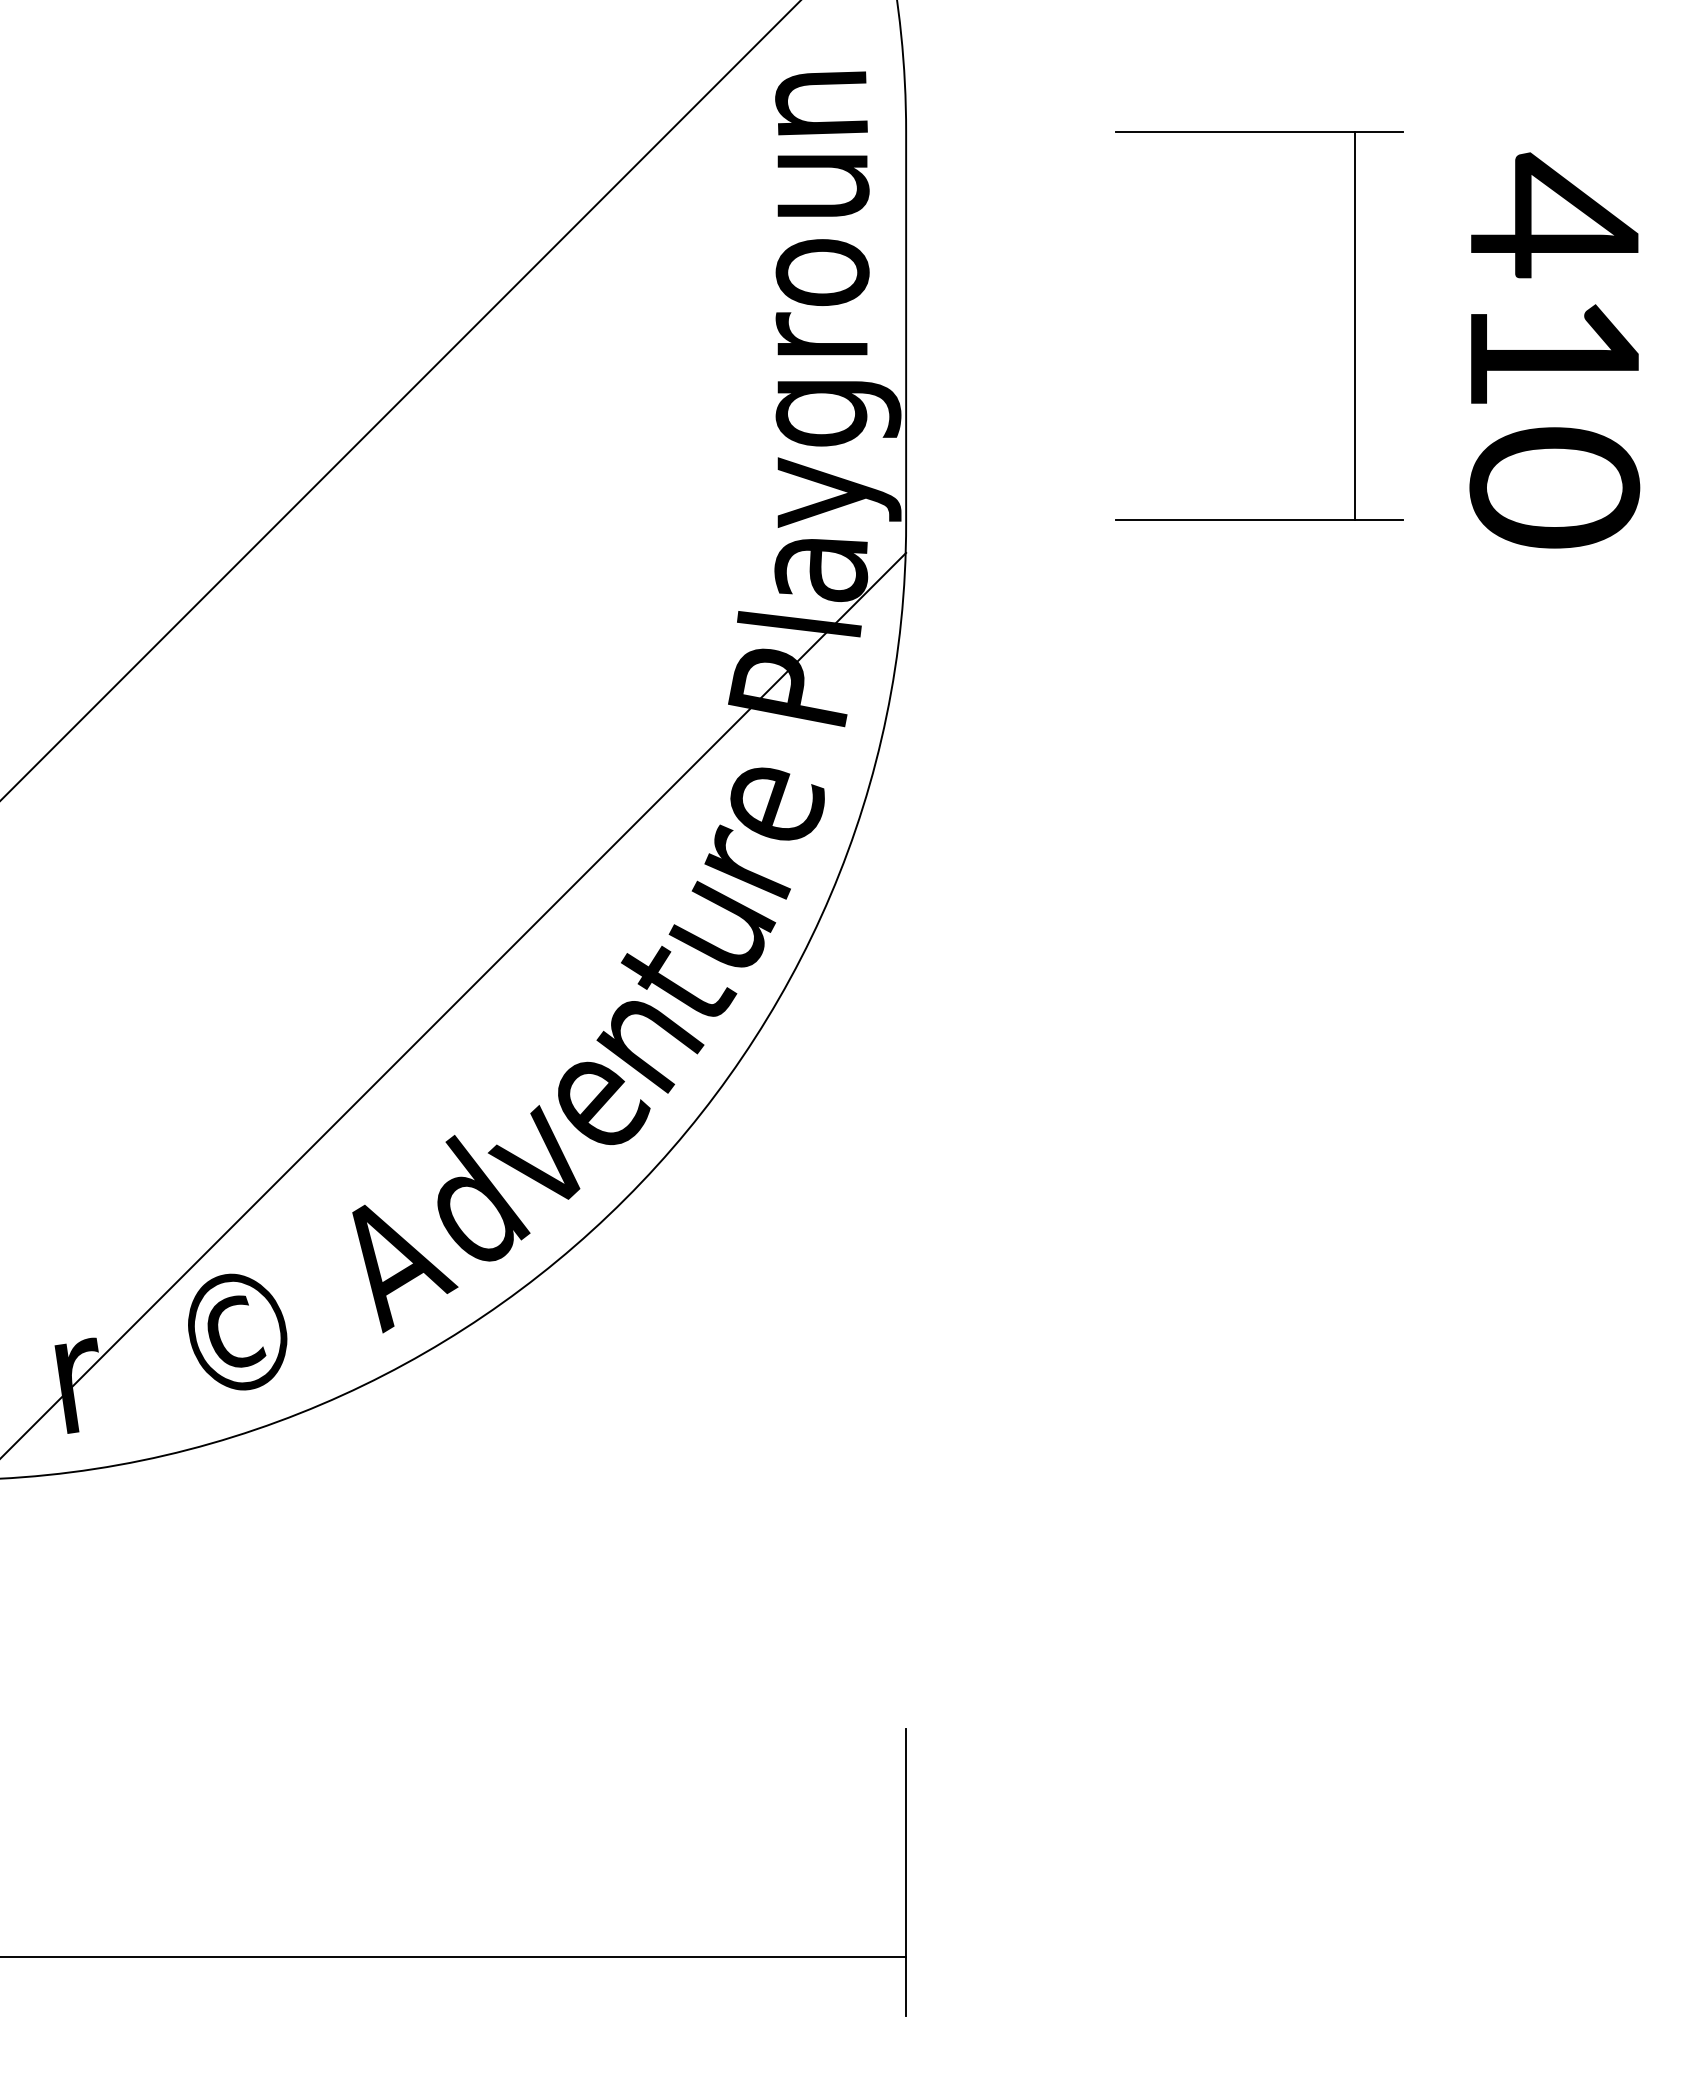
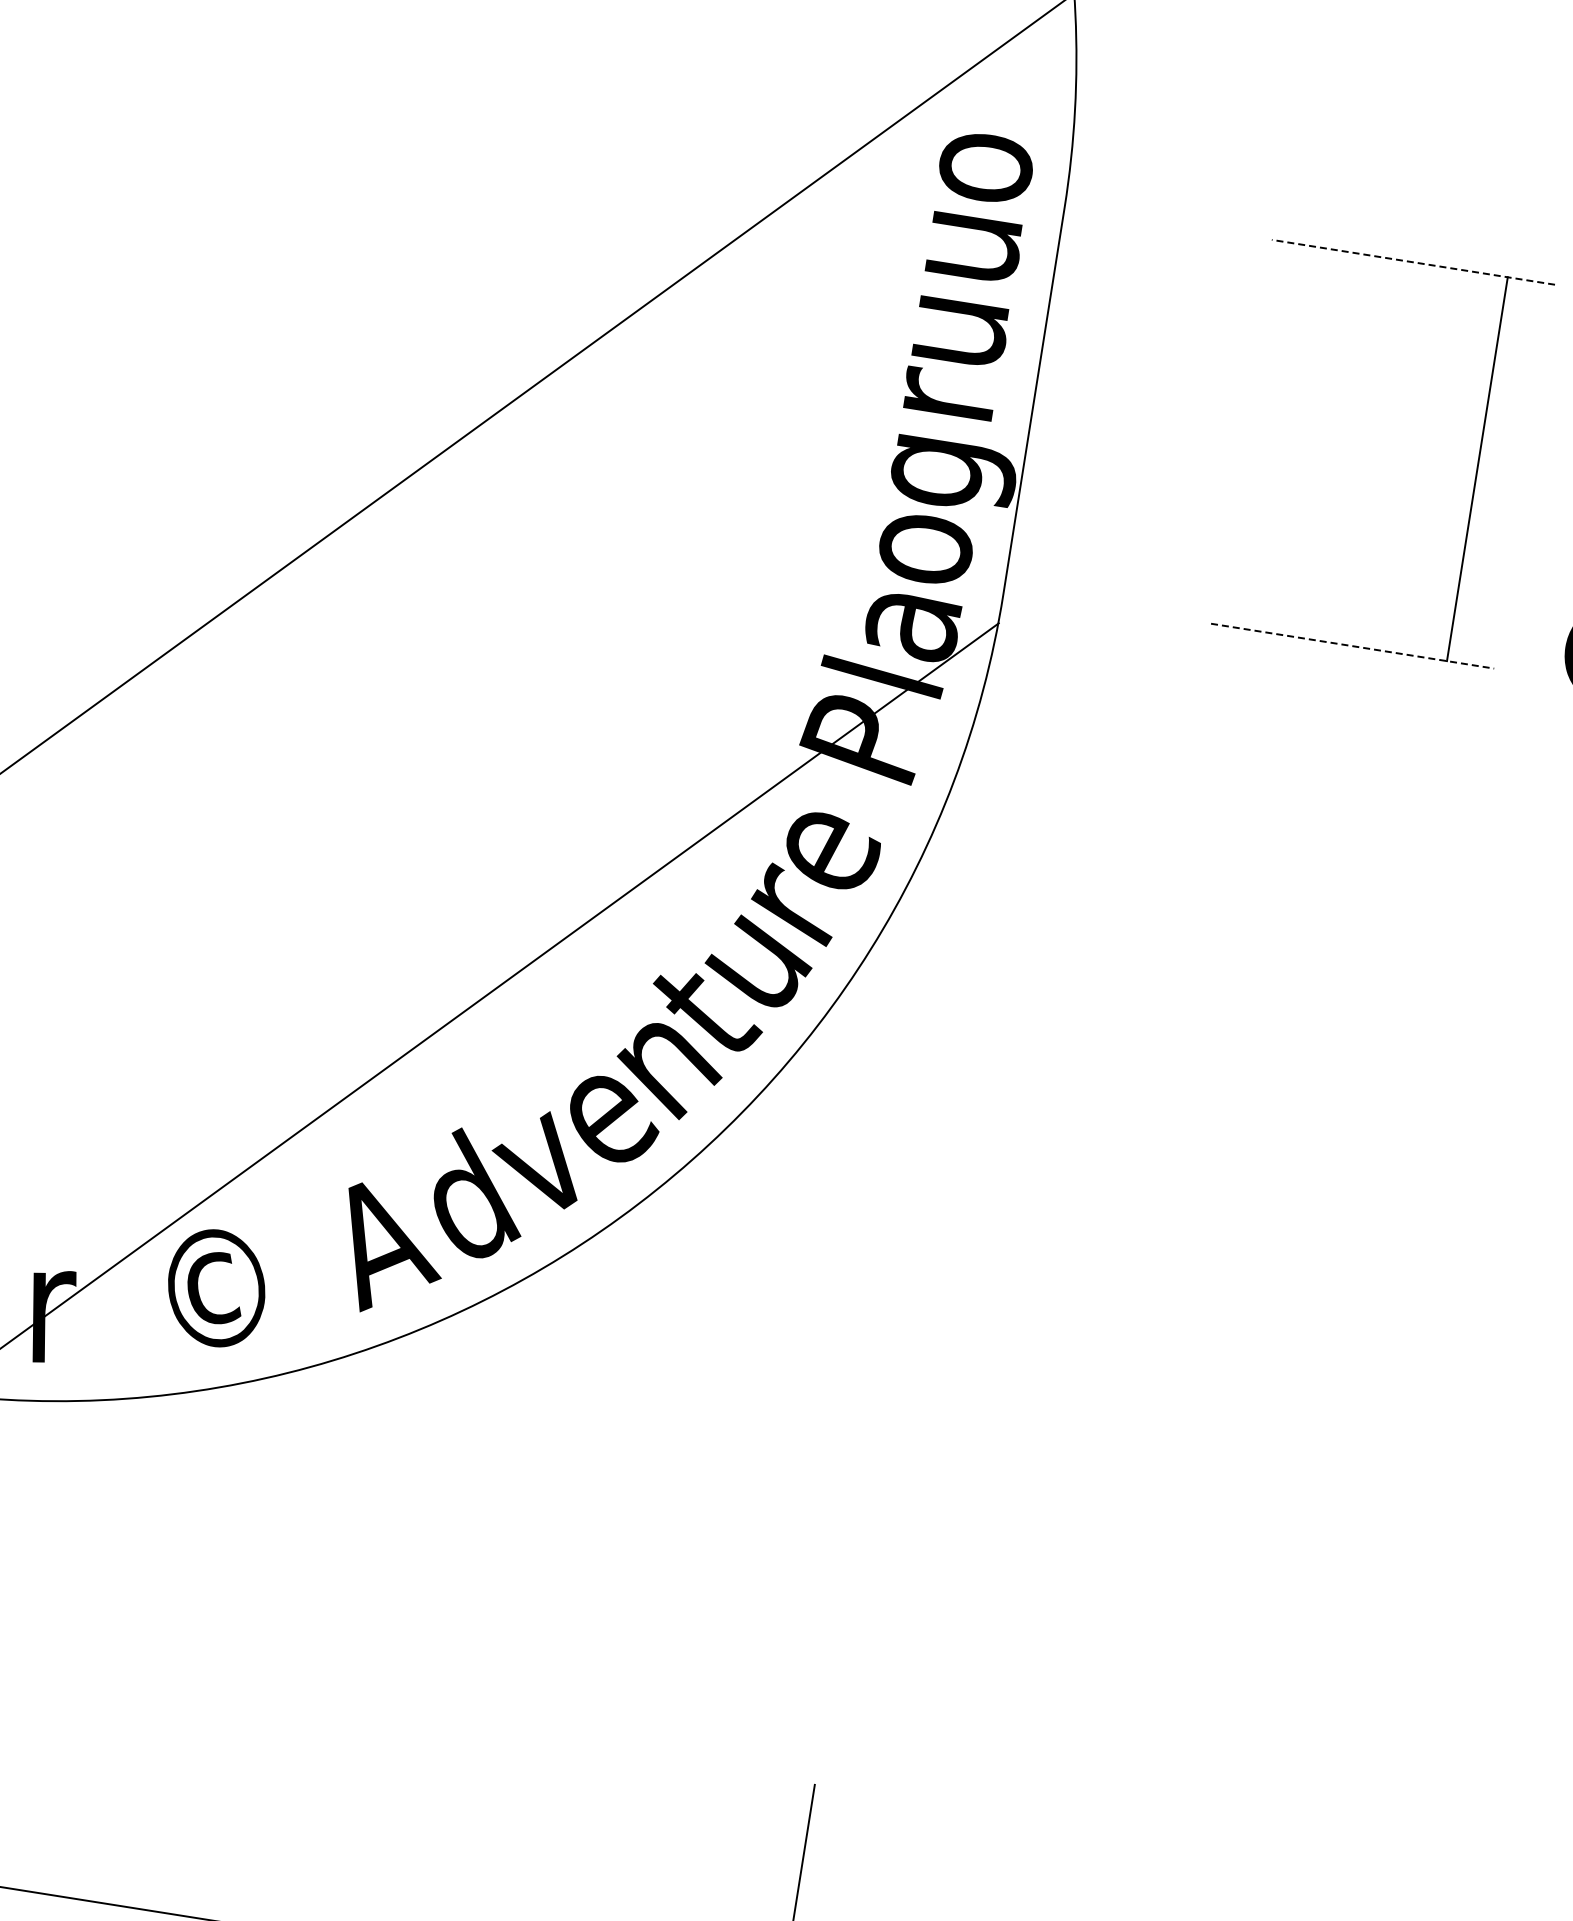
text: (822, 104) -> (986, 167), n -> o
line: (1258, 131) -> (1412, 262), solid -> dashed
text: (822, 272) -> (960, 333), o -> u
text: (838, 492) -> (941, 553), y -> o
line: (1259, 520) -> (1352, 646), solid -> dashed

